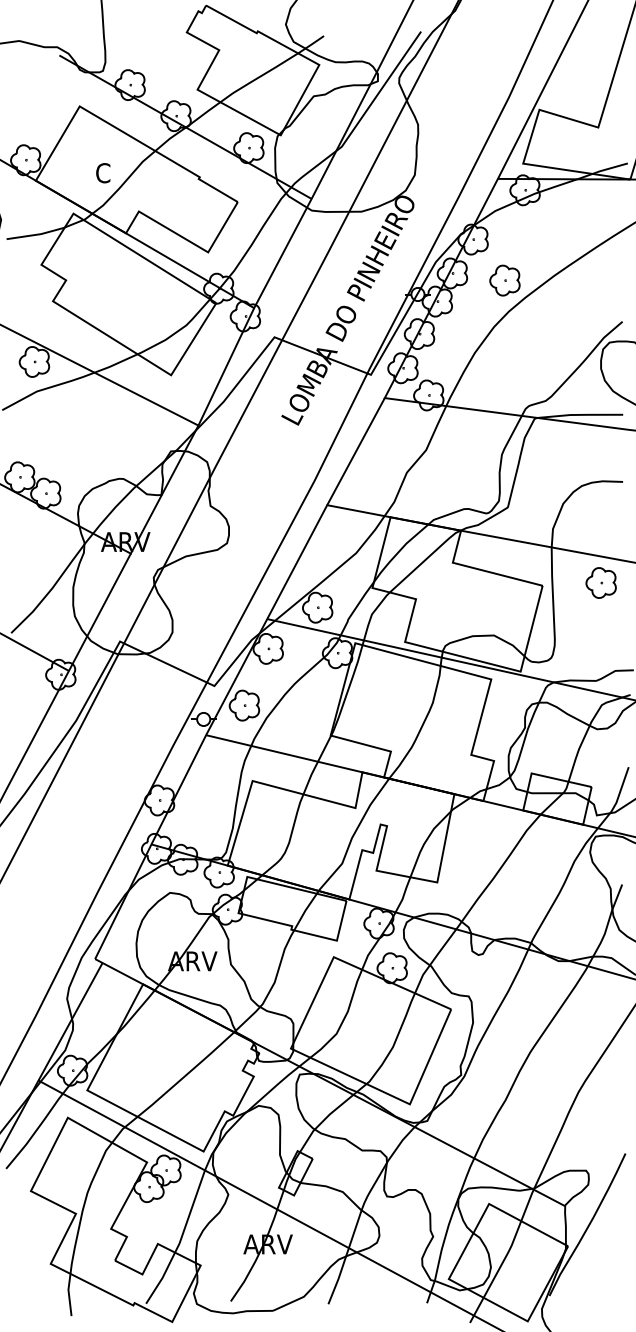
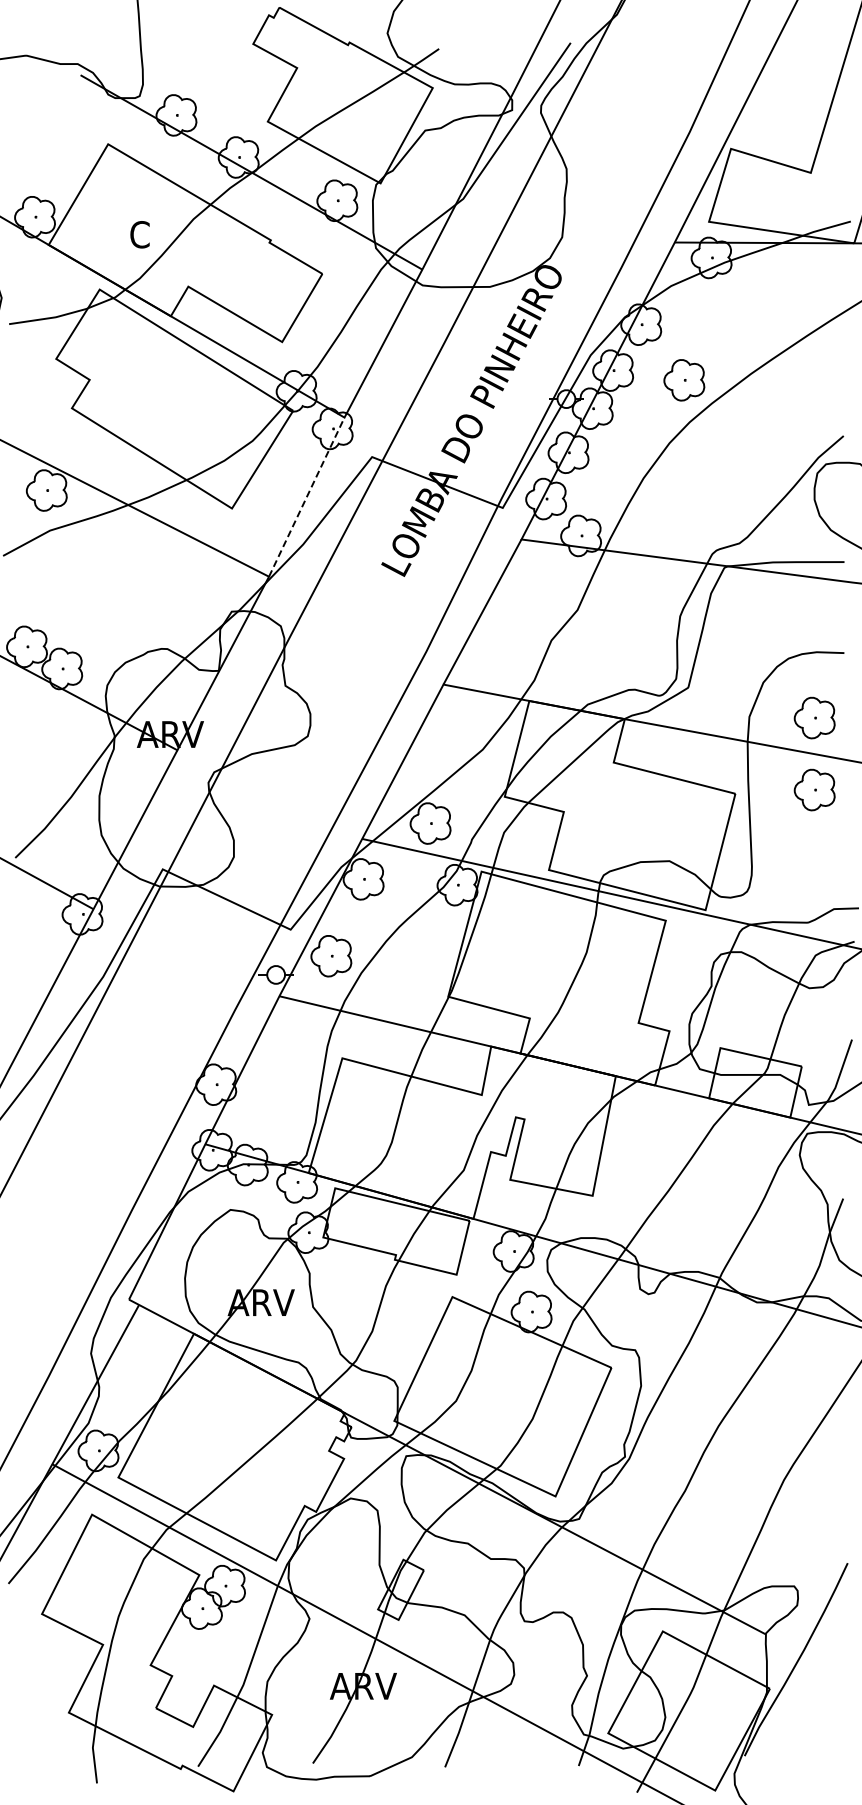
line: (226, 366) -> (307, 496), solid -> dashed
part: (601, 529) -> (814, 717), added

